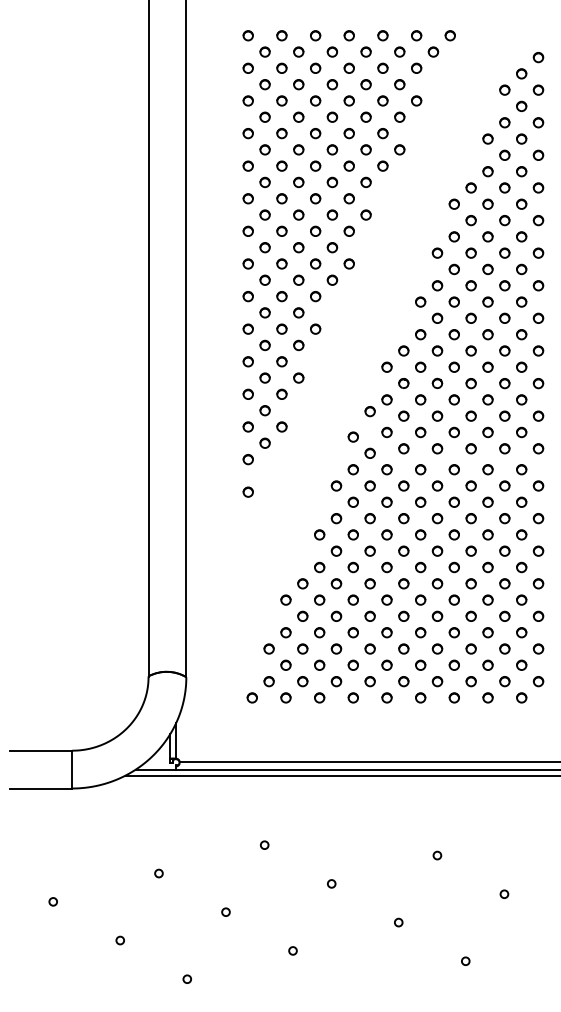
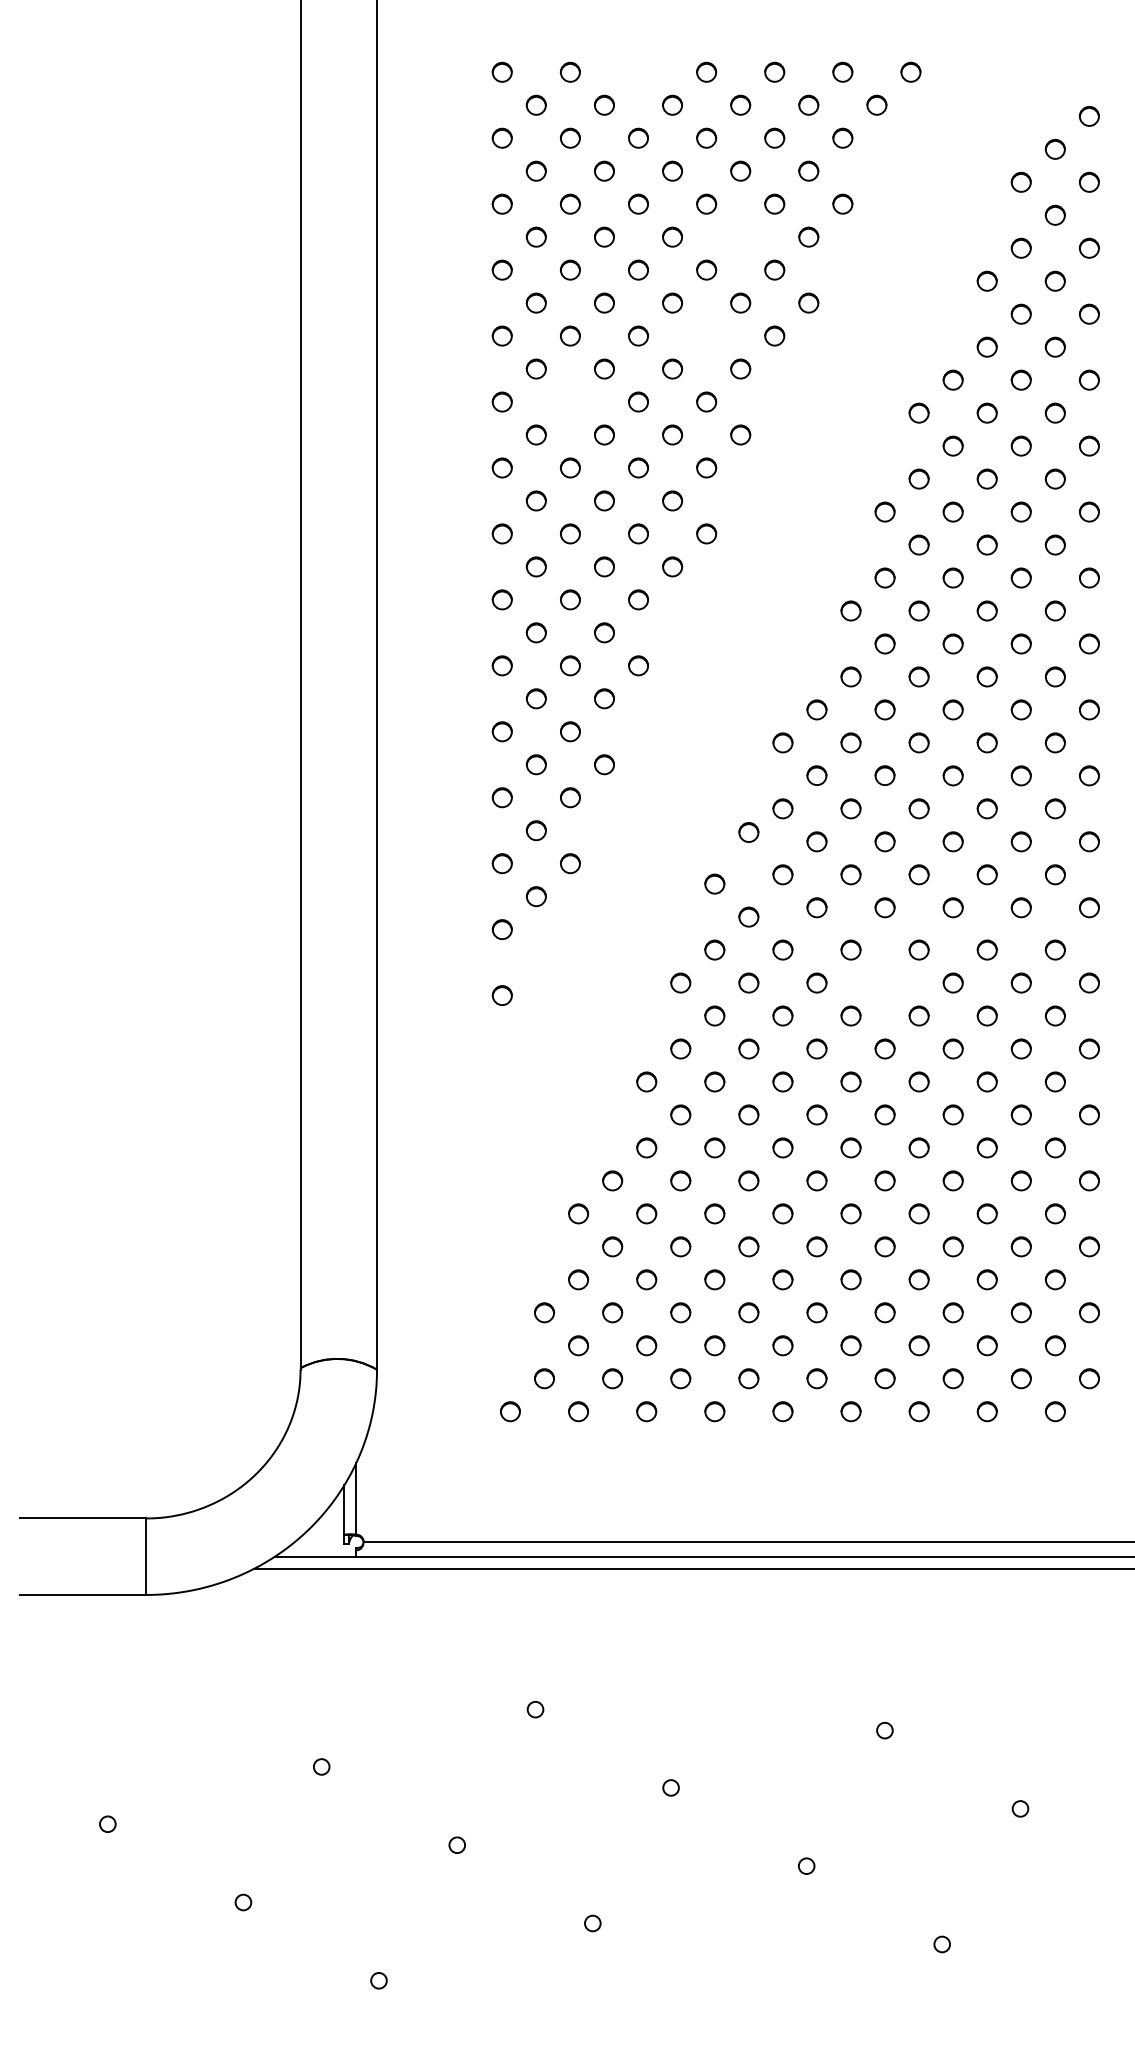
part: (315, 35) -> (638, 71), removed
part: (365, 116) -> (739, 235), removed
part: (348, 165) -> (705, 334), removed
circle: (281, 198) -> (569, 401), removed
part: (437, 485) -> (885, 982), removed

